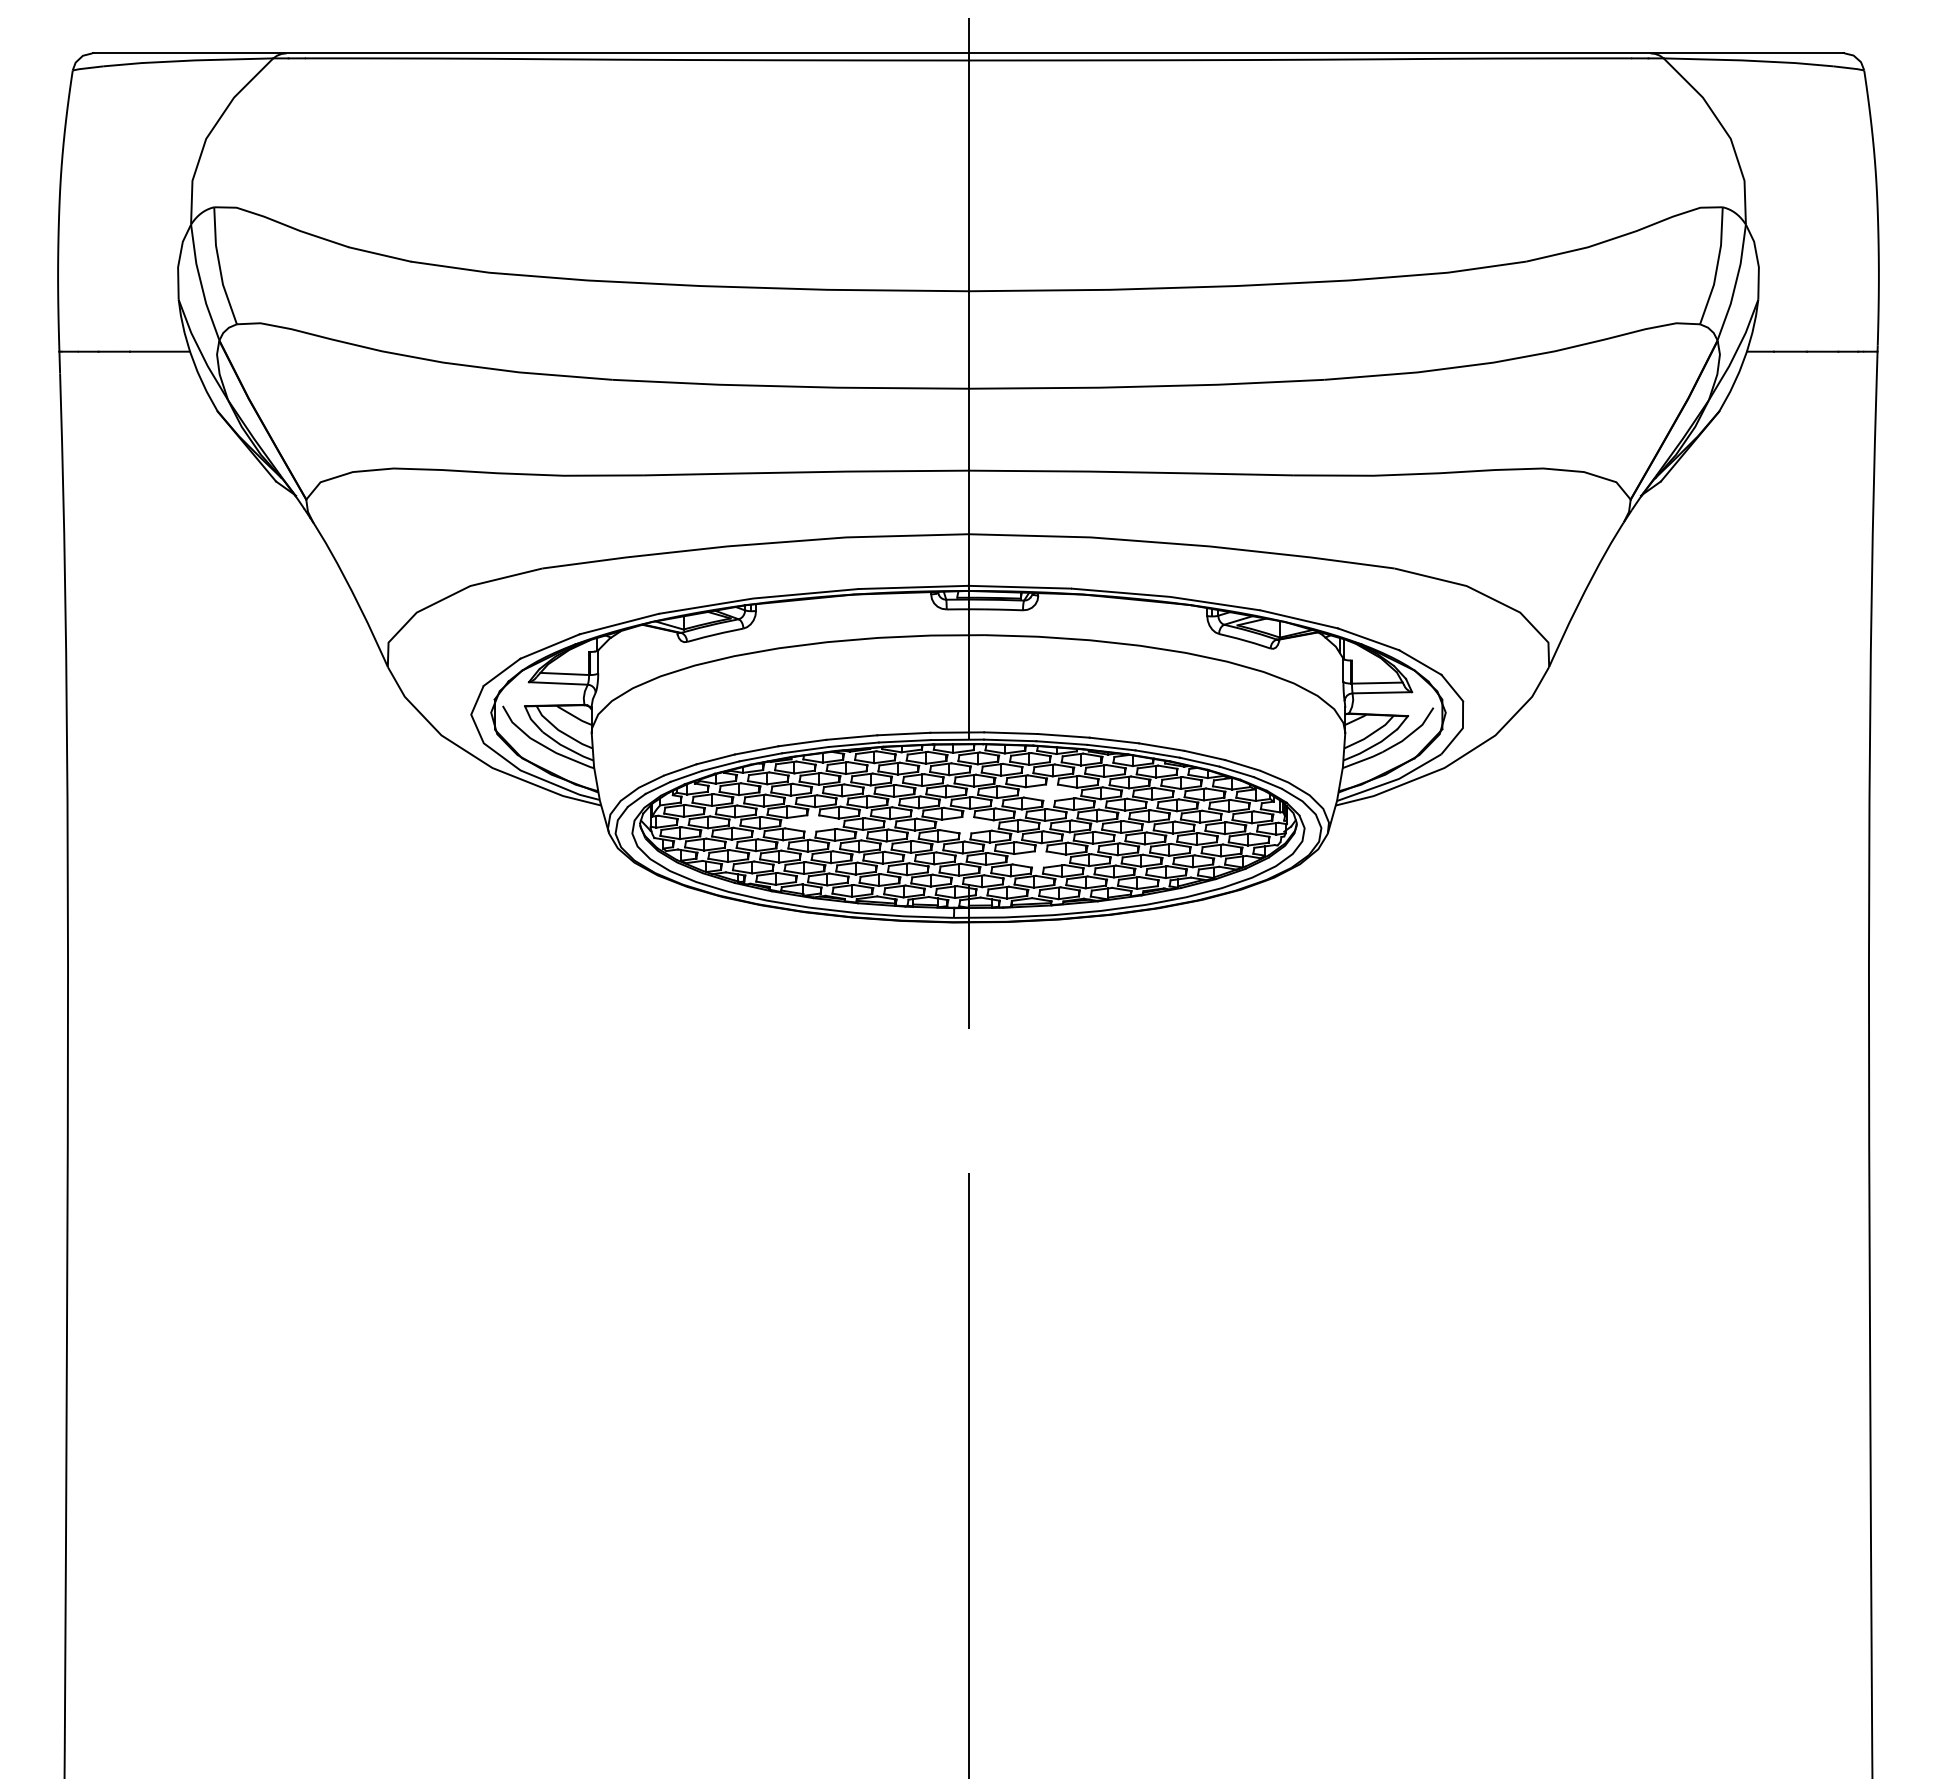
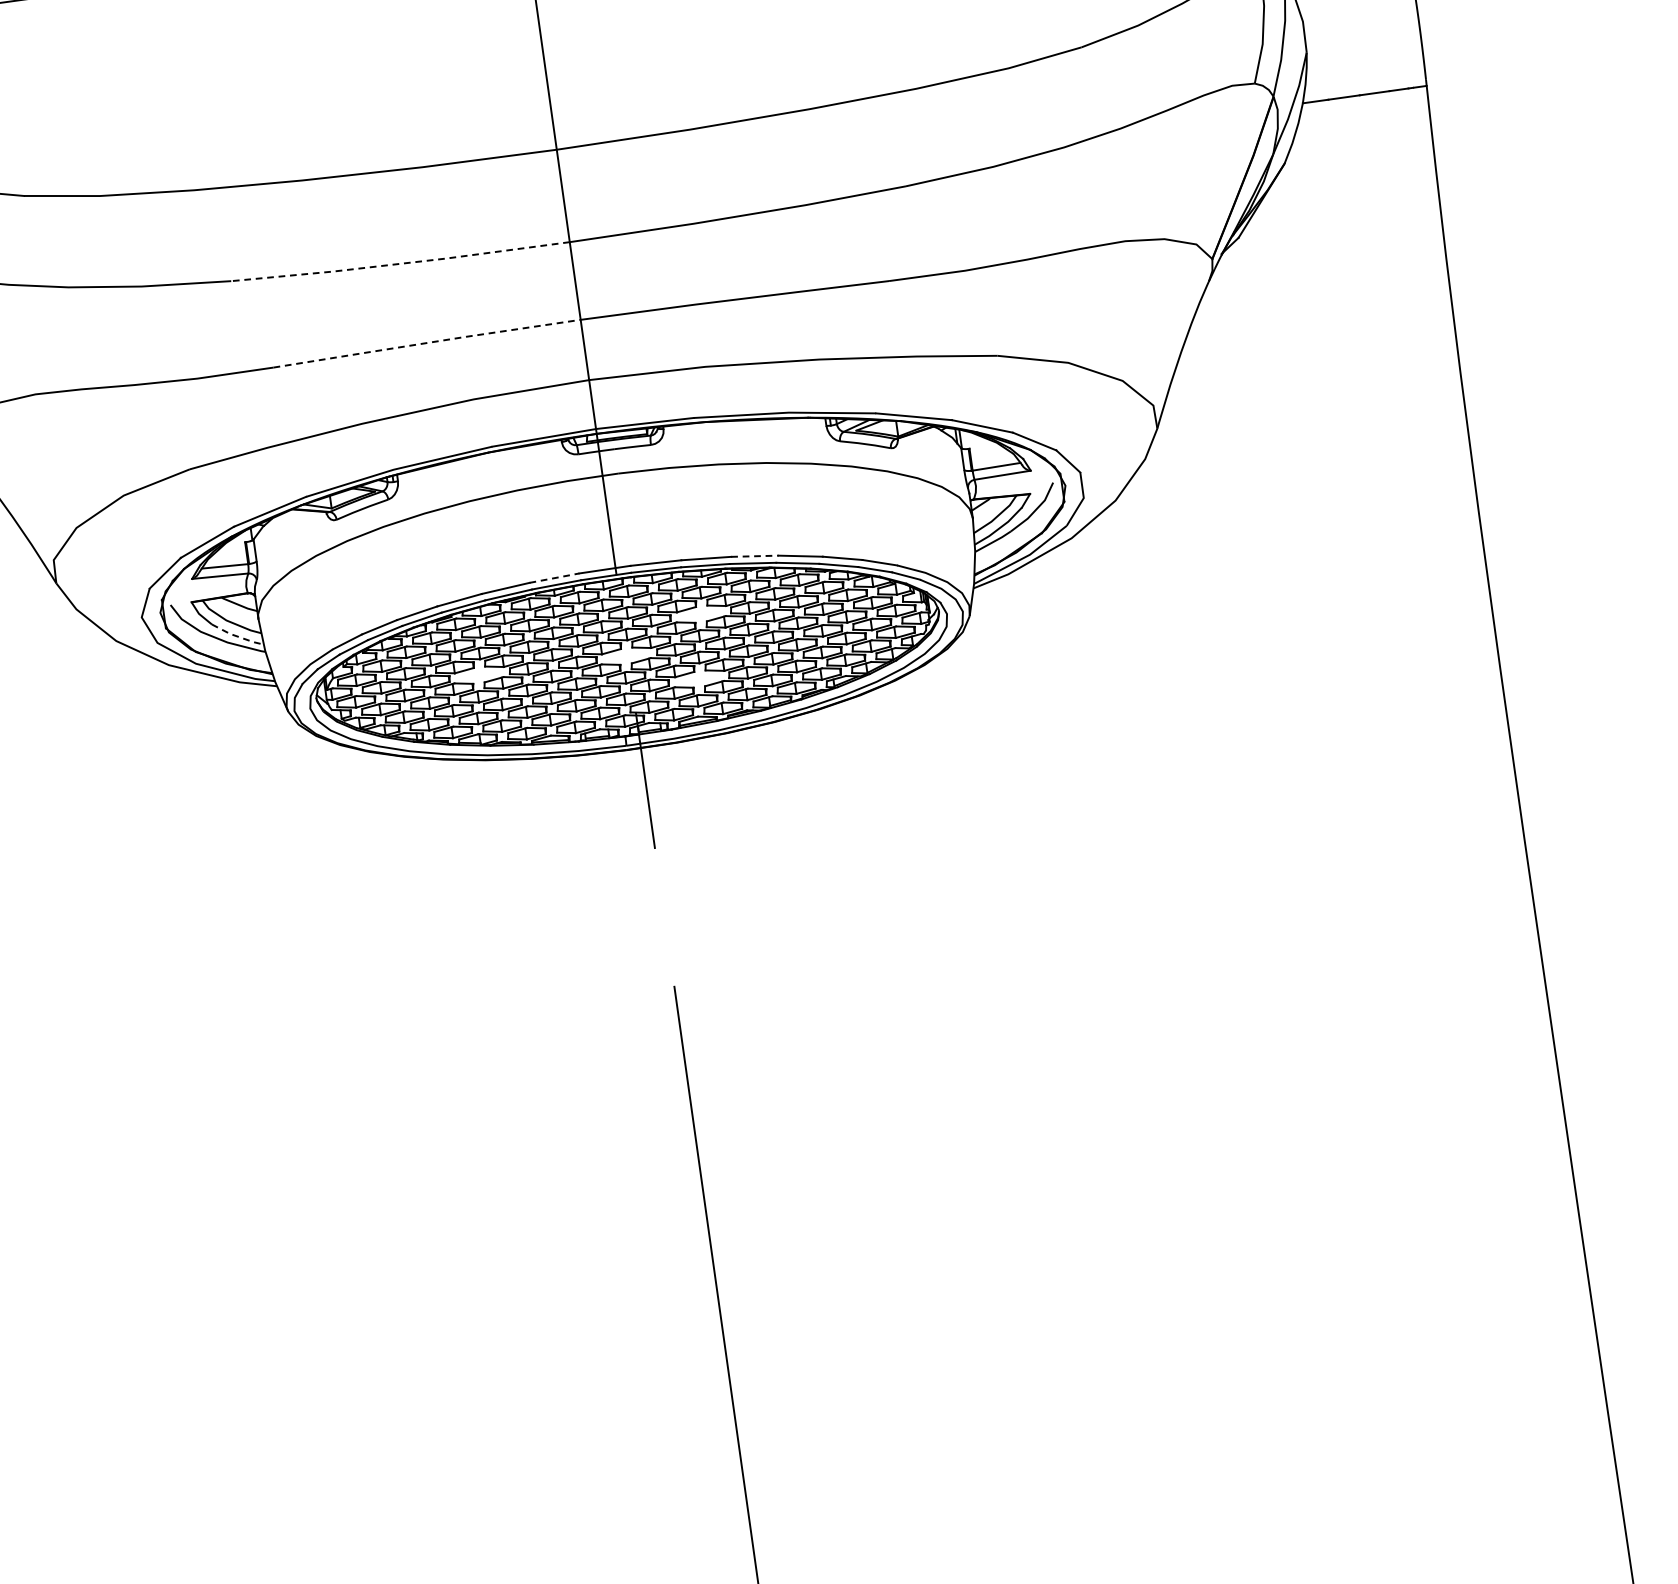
line: (789, 386) -> (399, 263), solid -> dashed
line: (806, 472) -> (427, 343), solid -> dashed
line: (903, 734) -> (554, 578), solid -> dashed
line: (1114, 740) -> (755, 556), solid -> dashed
line: (567, 748) -> (237, 636), solid -> dashed

